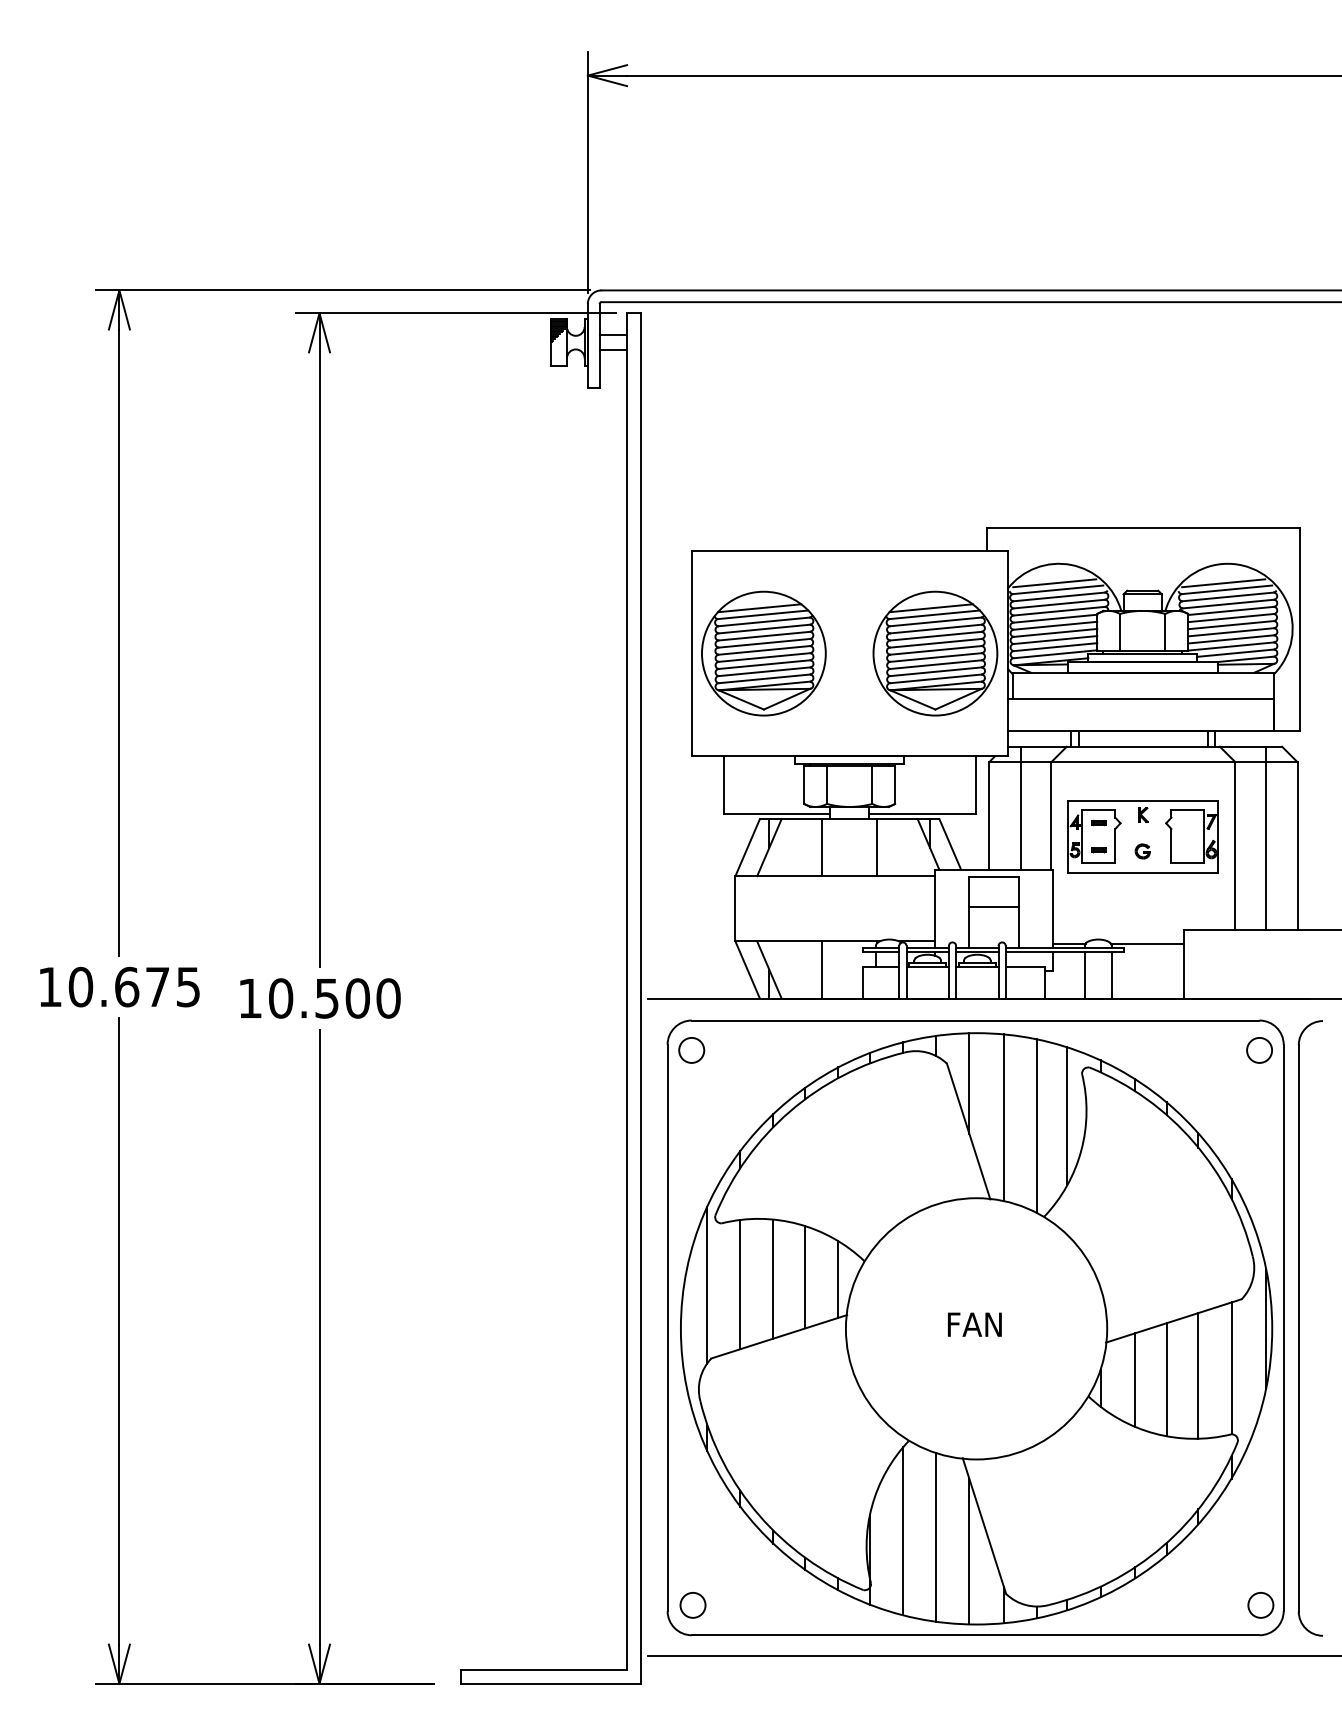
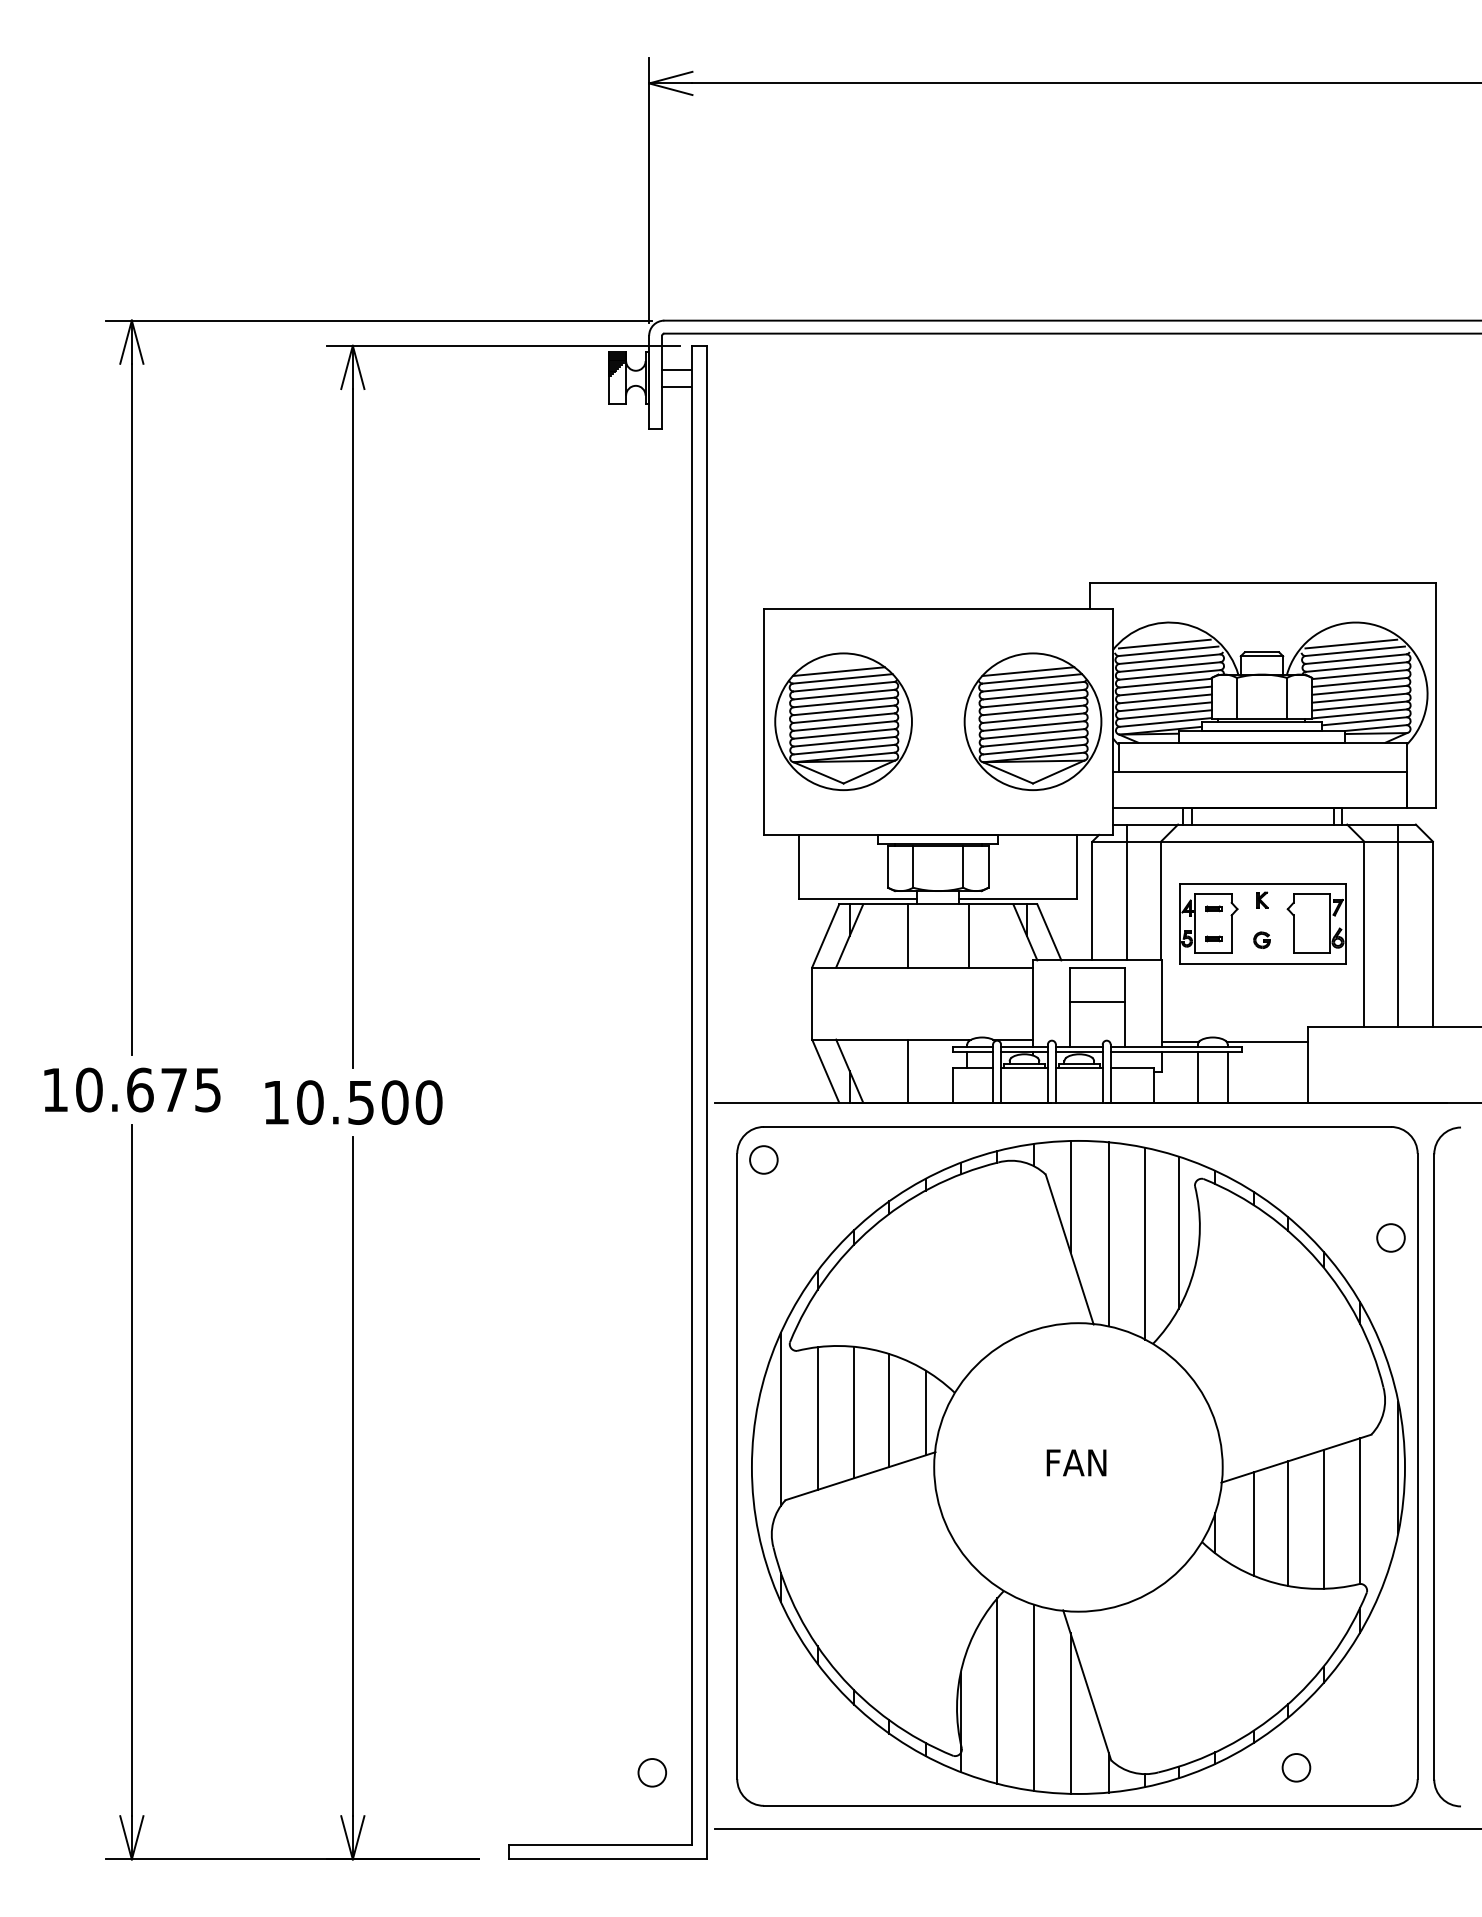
circle: (1259, 1050) -> (1390, 1237), moved
circle: (692, 1605) -> (651, 1772), moved
circle: (1260, 1605) -> (1296, 1767), moved

